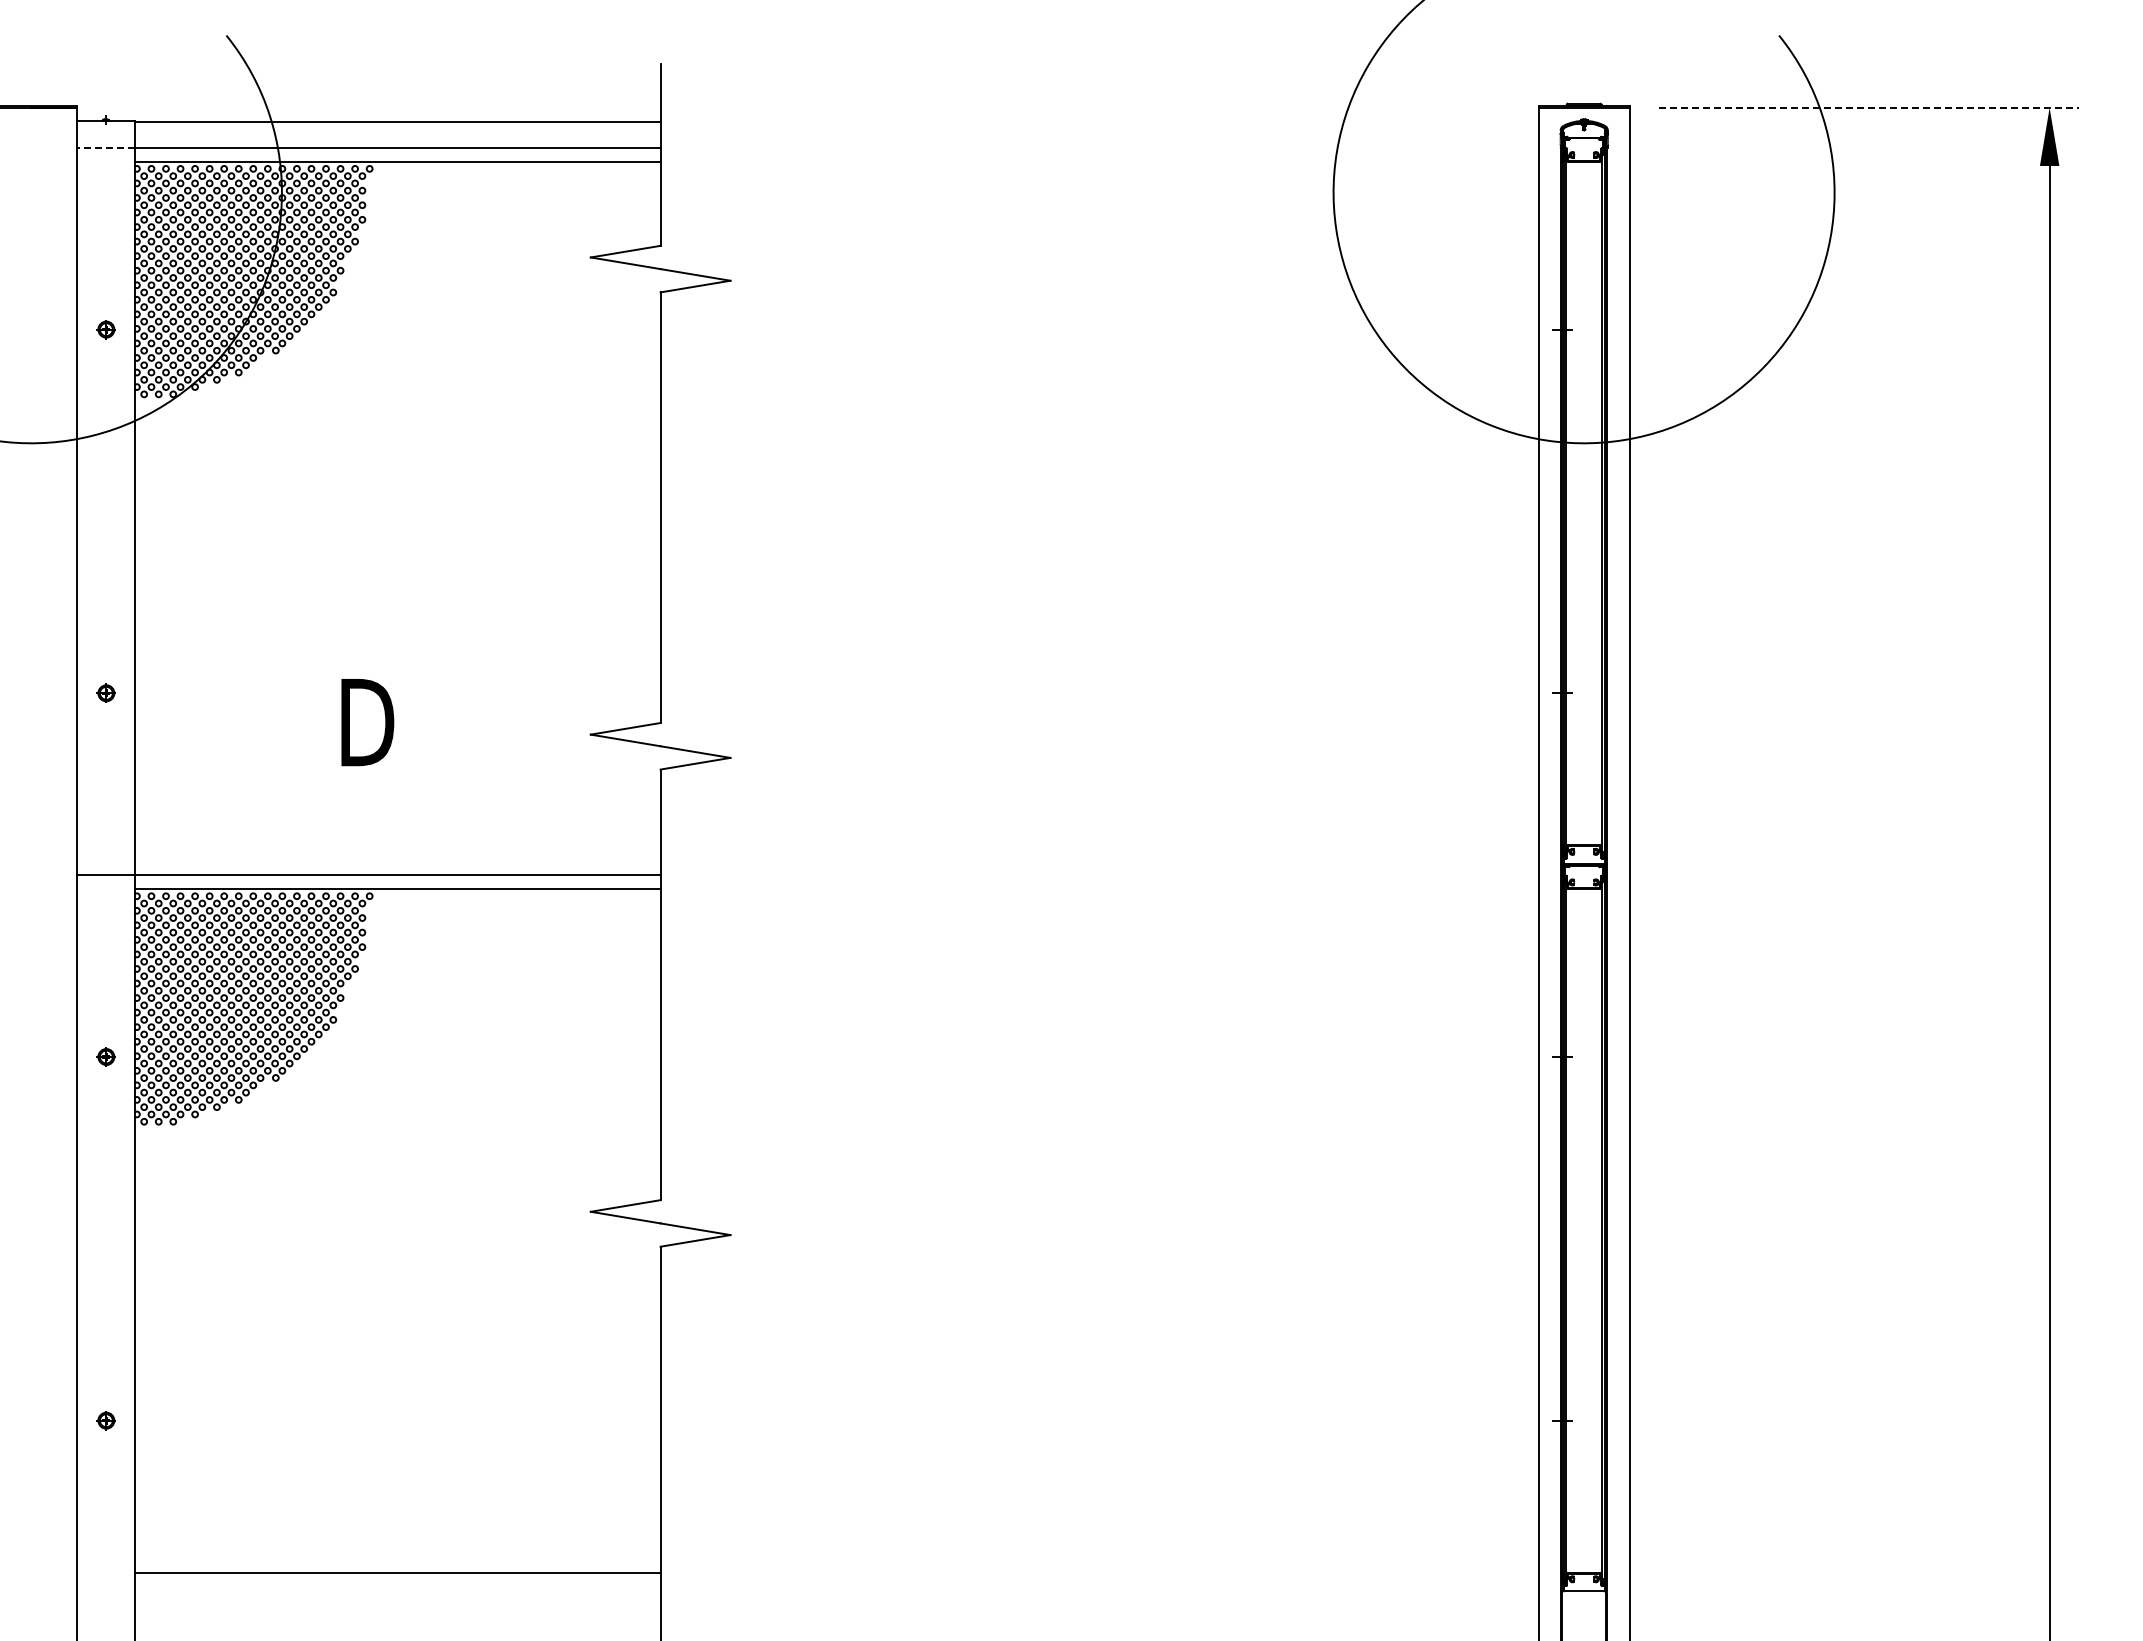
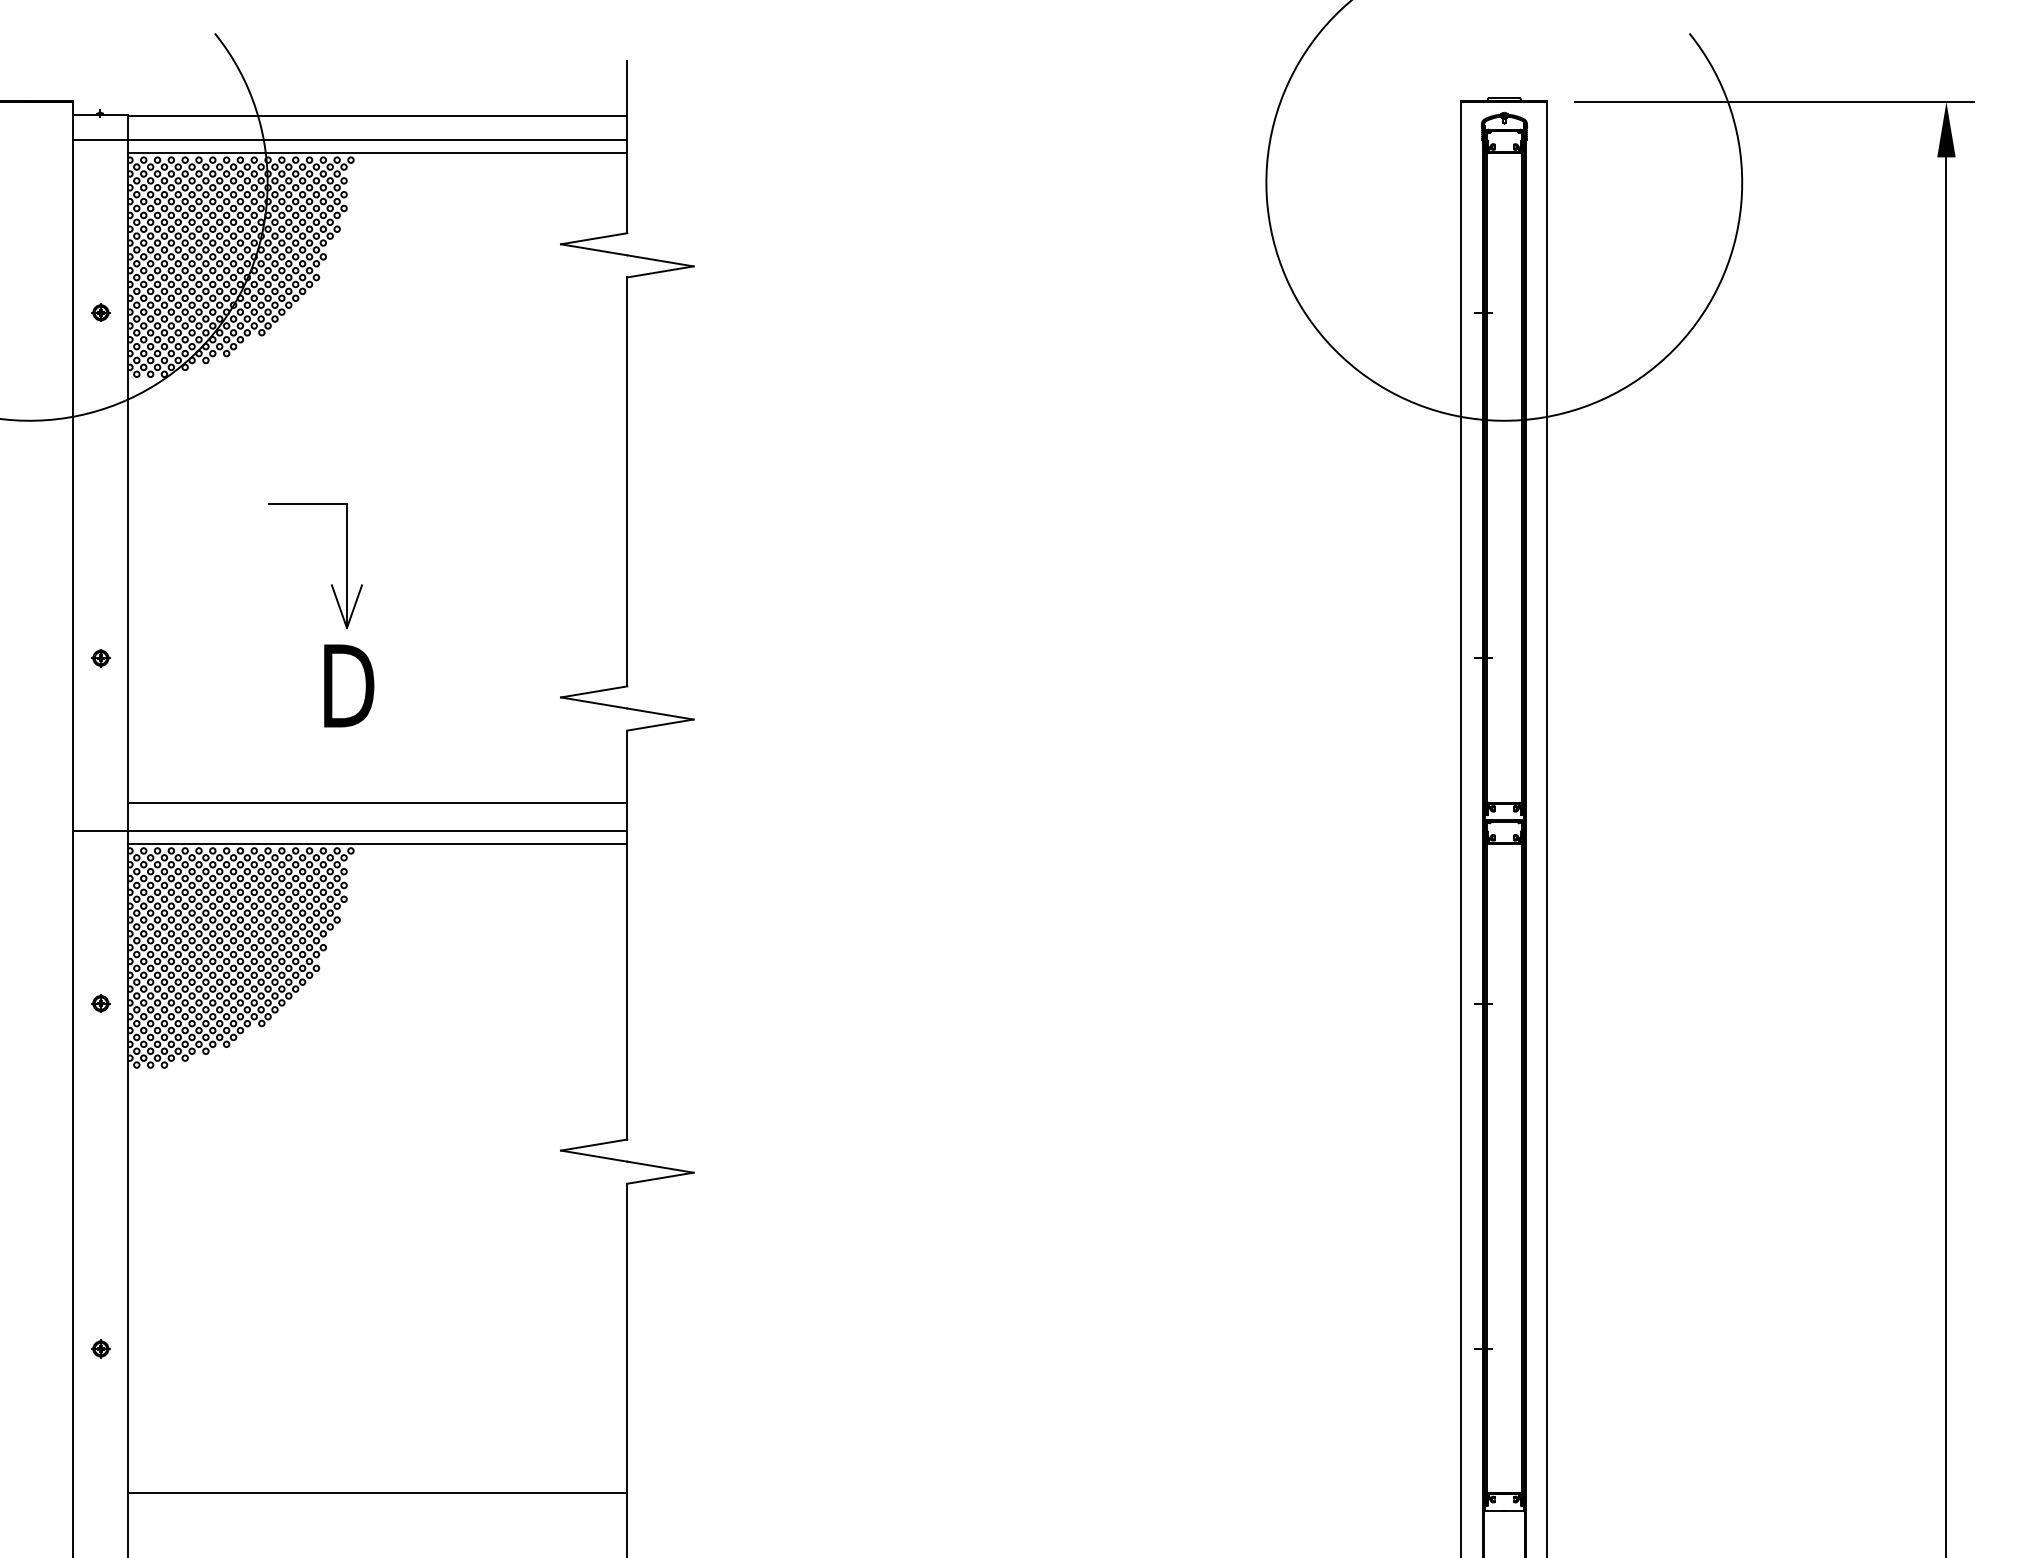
line: (1869, 107) -> (1775, 101), dashed -> solid
line: (105, 147) -> (100, 139), dashed -> solid
part: (349, 615) -> (331, 584), added
line: (397, 845) -> (377, 802), added

